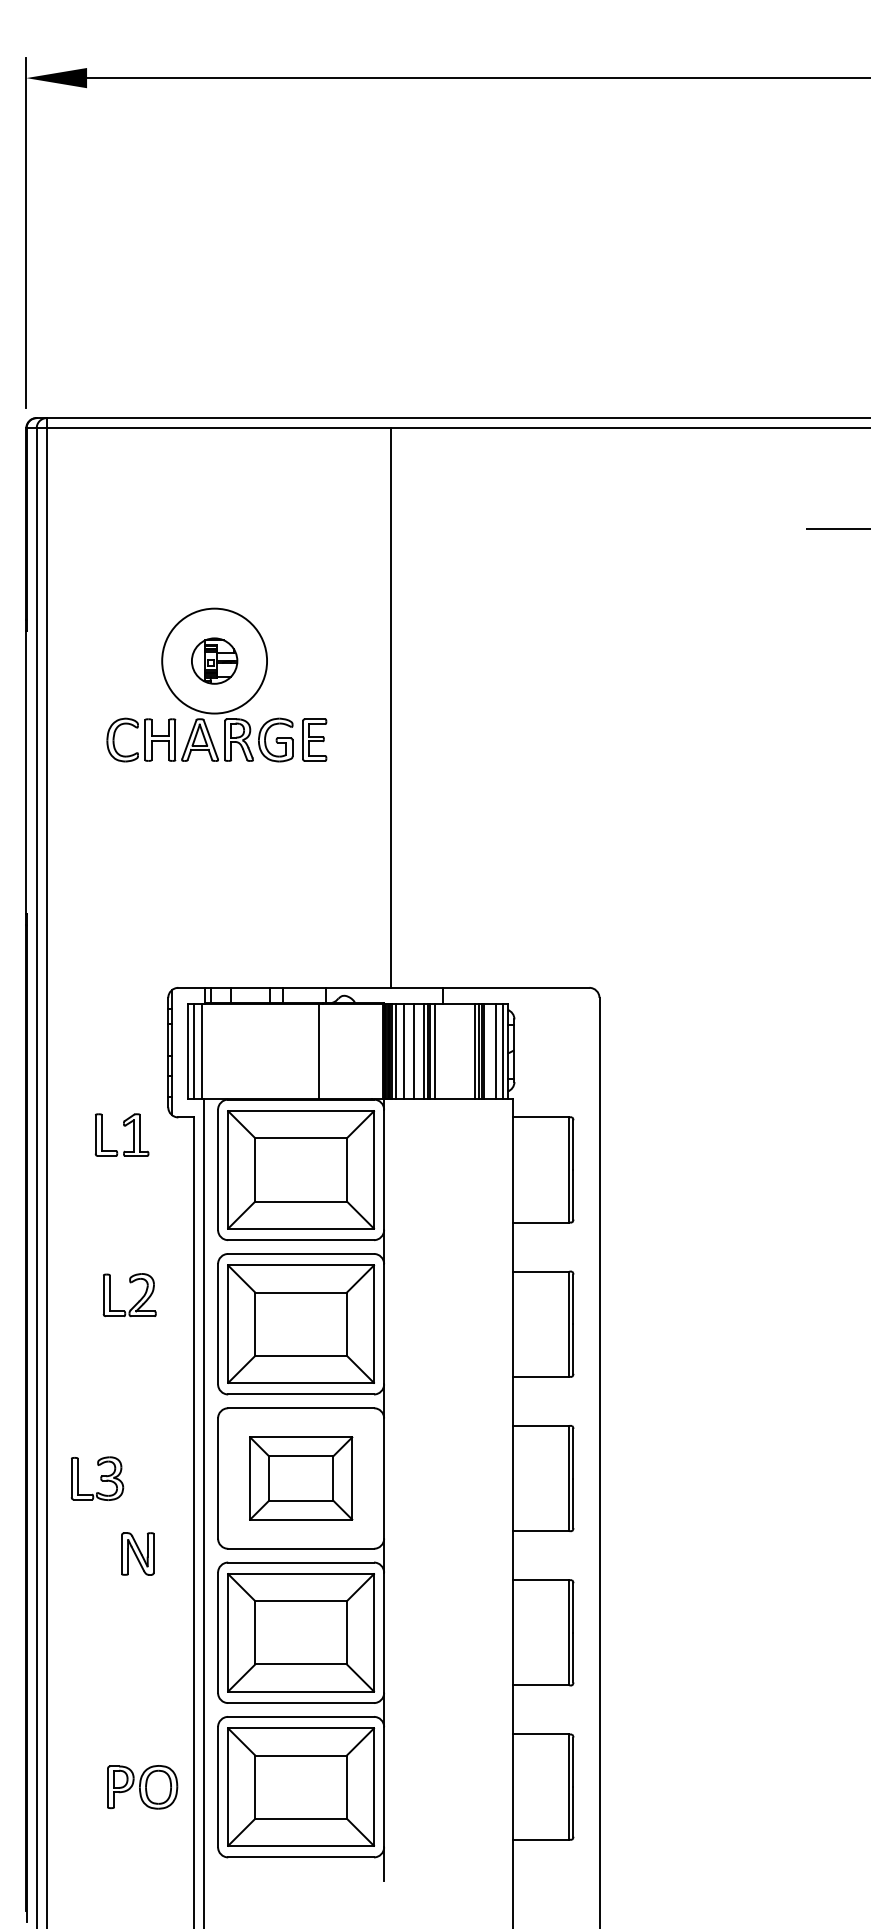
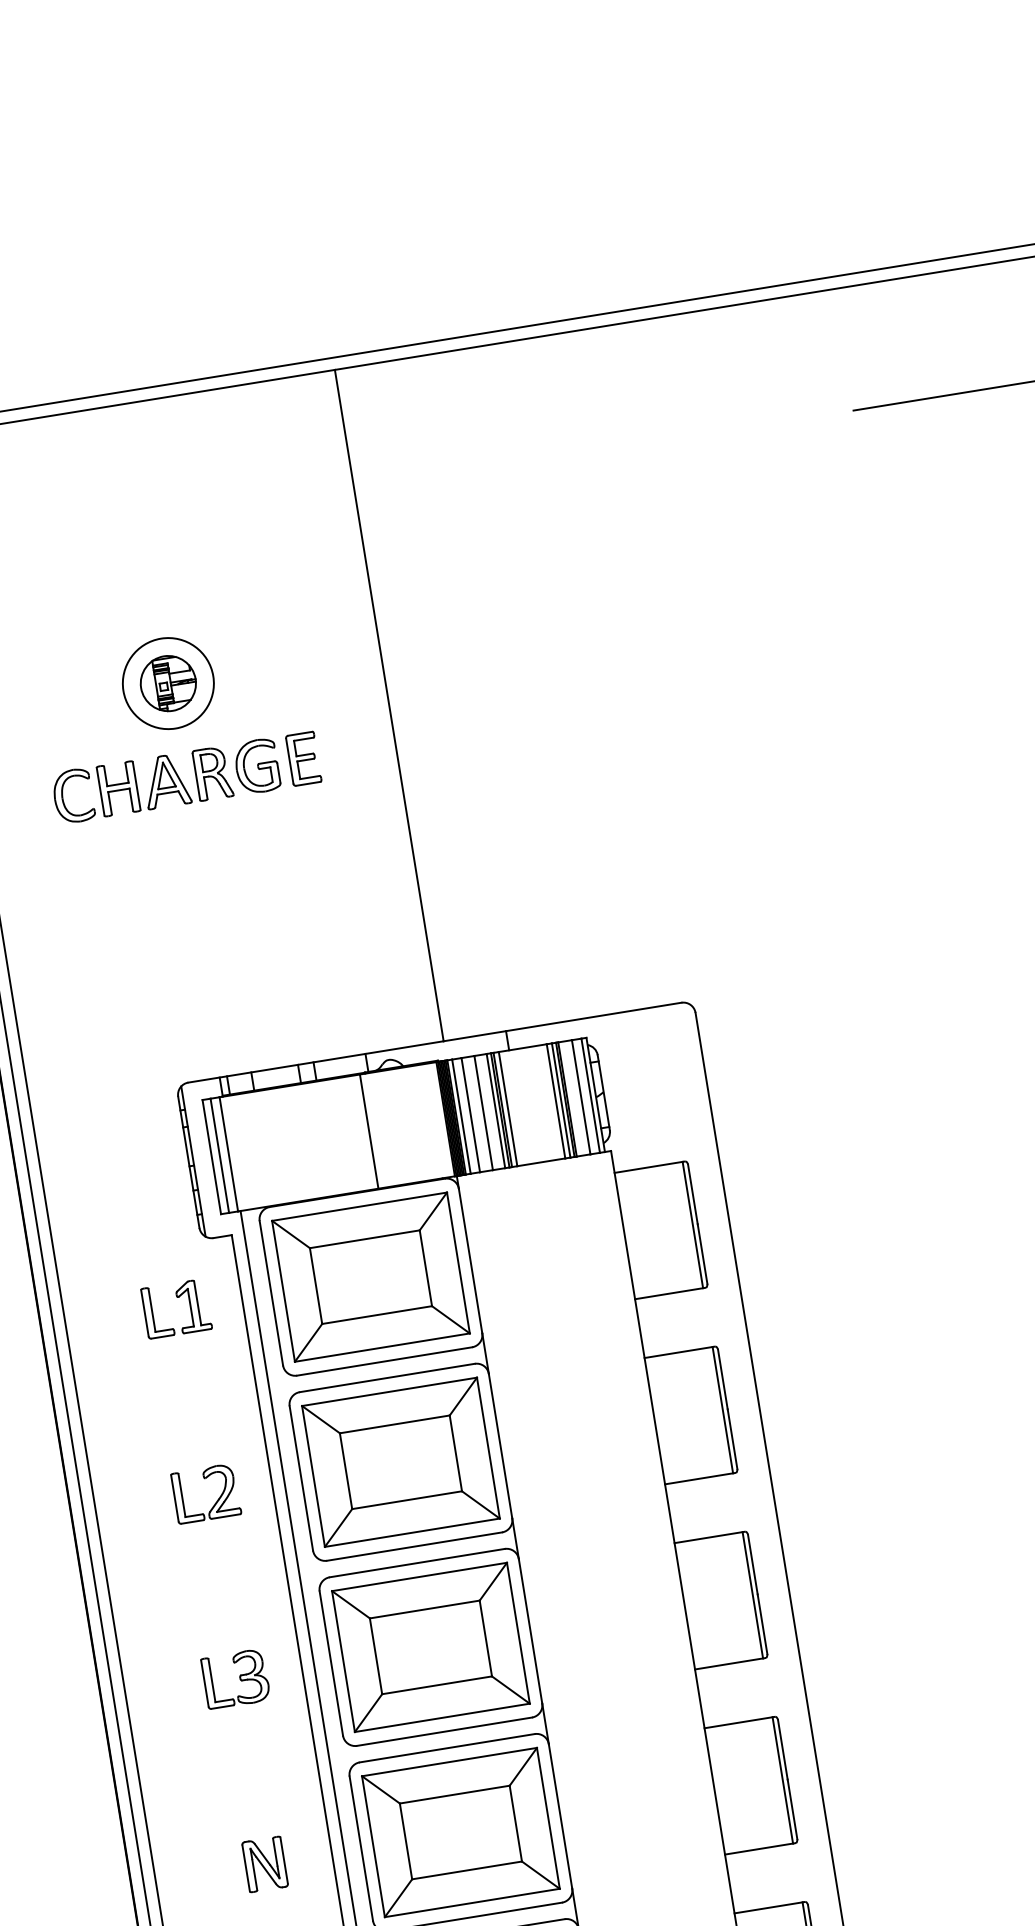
circle: (214, 660) -> (168, 682), size x0.71
part: (123, 1126) -> (176, 1298), moved
part: (136, 1302) -> (215, 1501), moved
part: (97, 1478) -> (235, 1678), moved
part: (301, 1478) -> (431, 1647), size x1.43
part: (137, 1553) -> (264, 1863), moved

